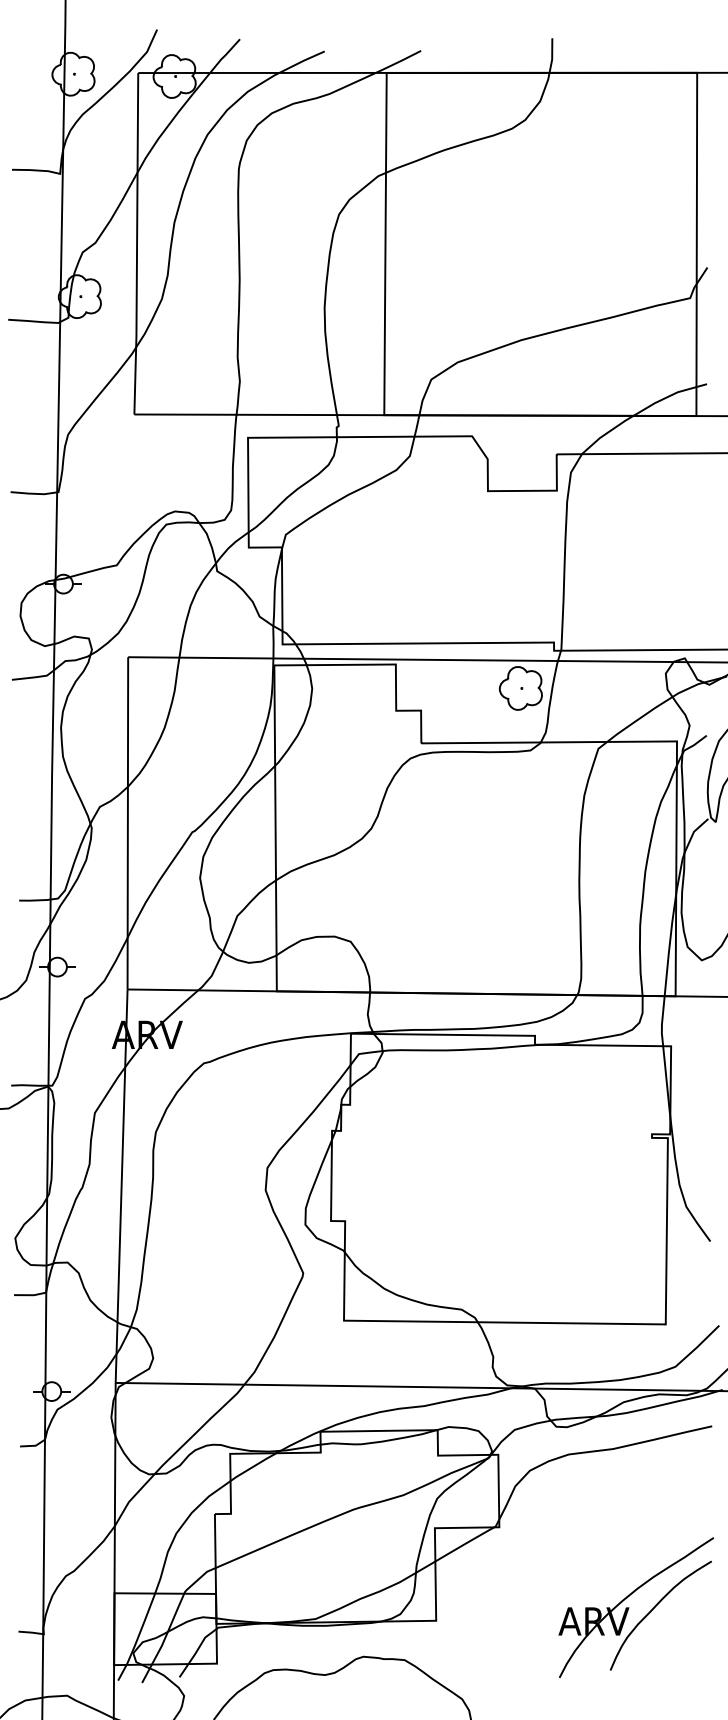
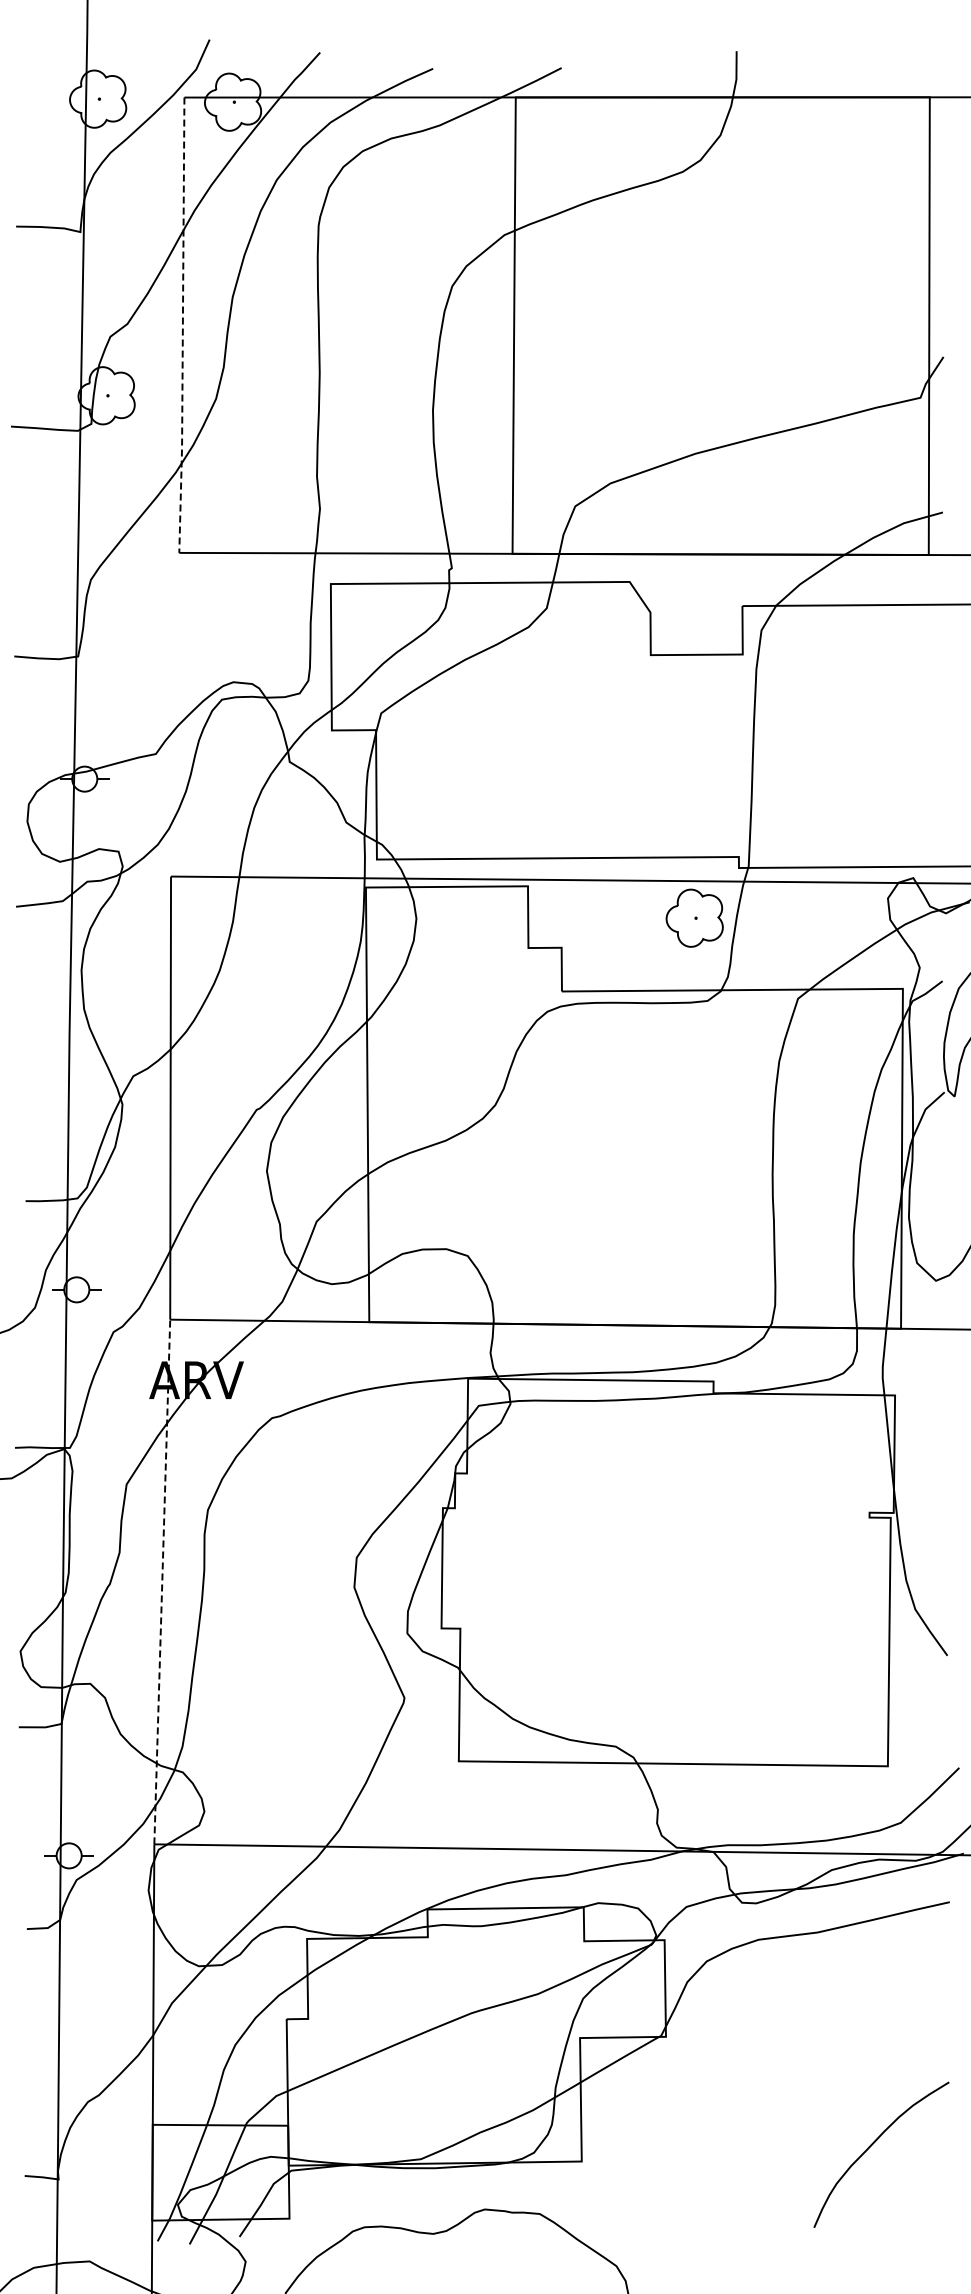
line: (136, 244) -> (182, 326), solid -> dashed
line: (121, 1185) -> (162, 1581), solid -> dashed
part: (629, 1607) -> (839, 2143), removed

